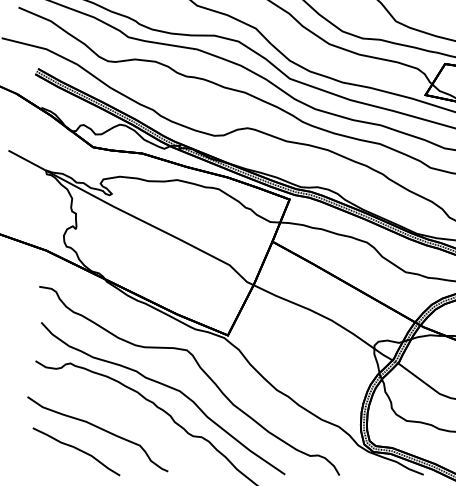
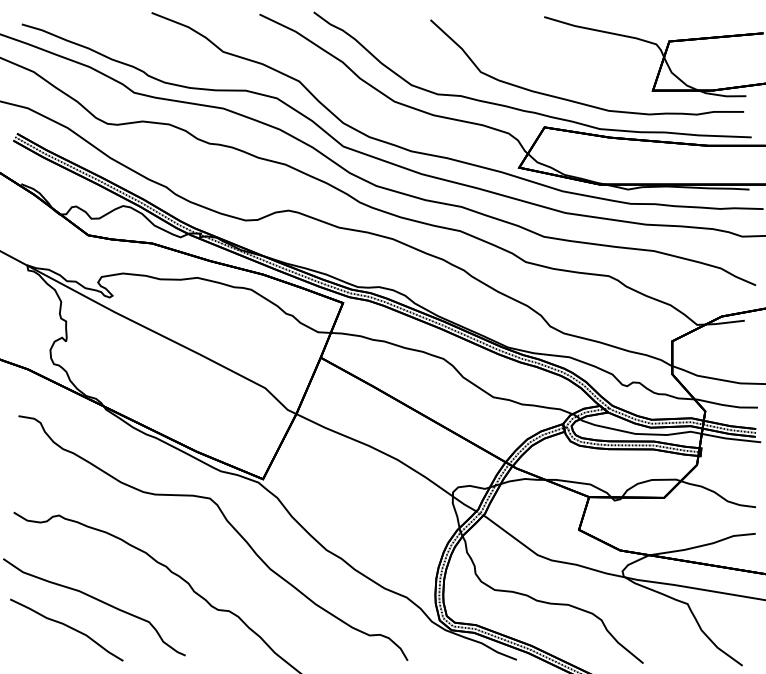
curve: (165, 386) -> (182, 545), removed

